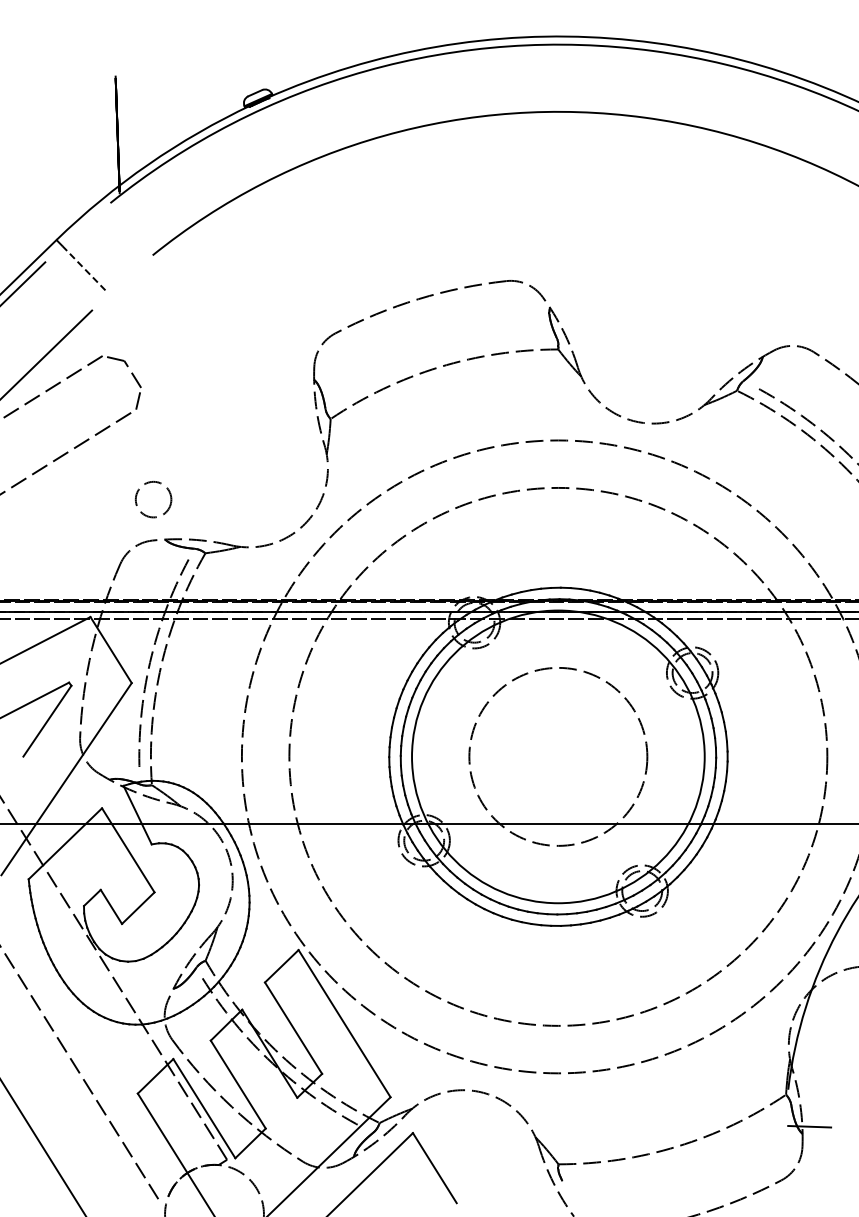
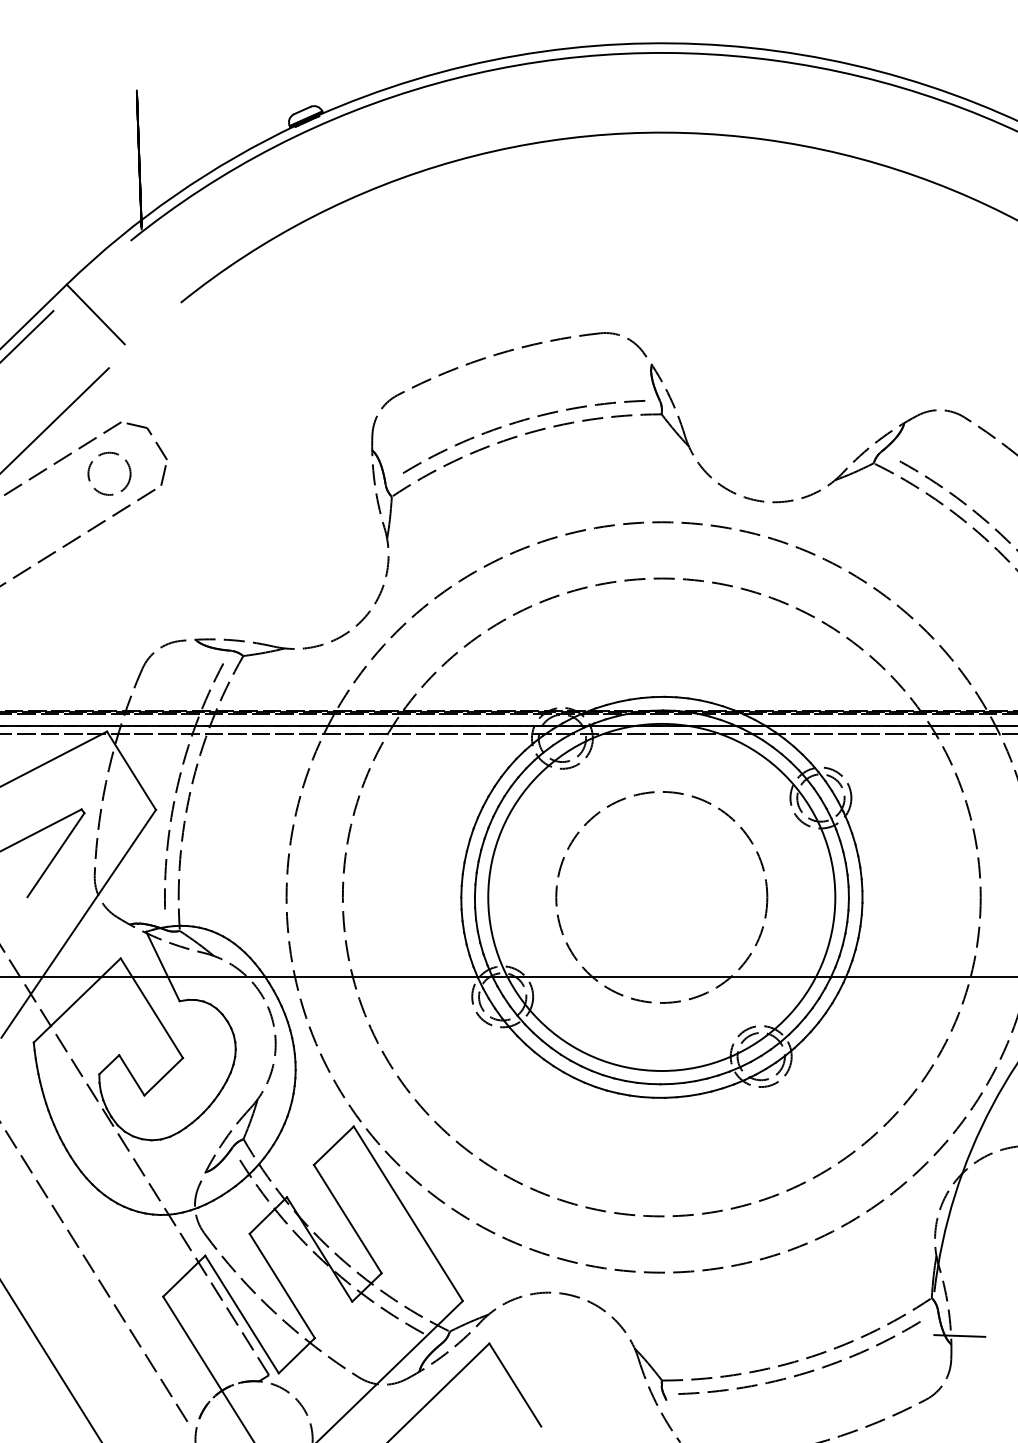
line: (83, 268) -> (98, 318), dashed -> solid
arc: (438, 356) -> (519, 422), added
circle: (153, 499) -> (109, 473), moved
arc: (677, 1157) -> (803, 1372), added

